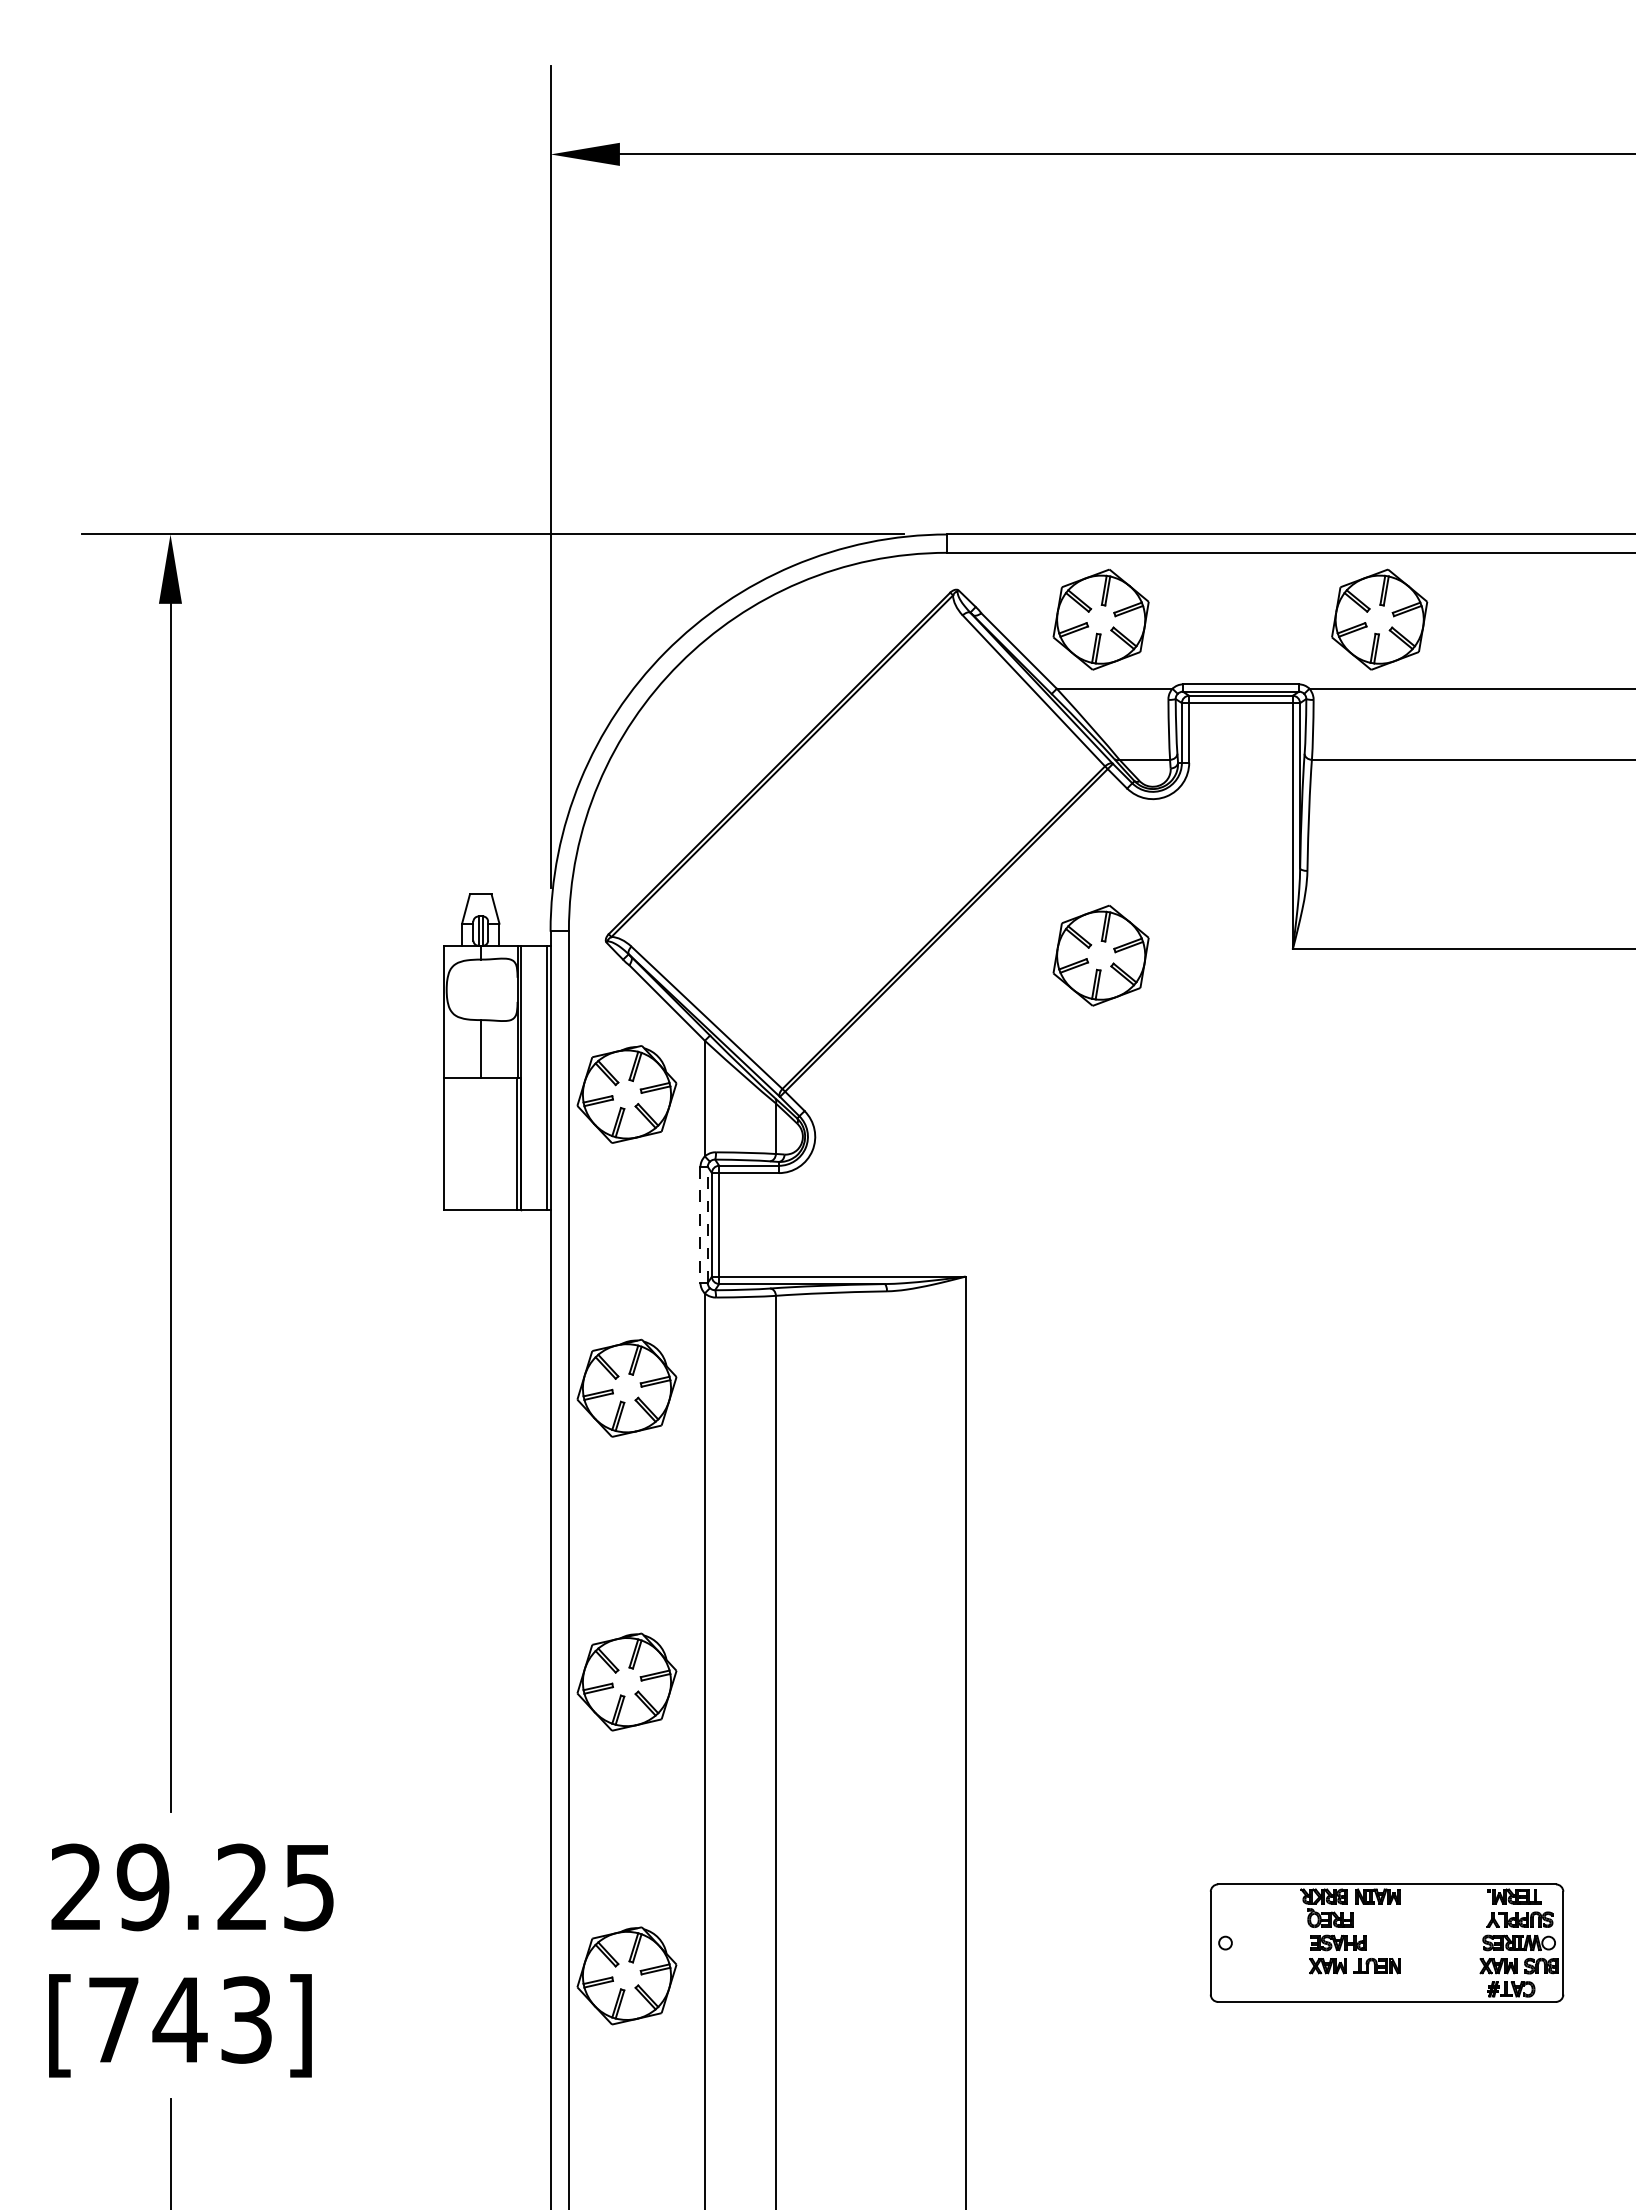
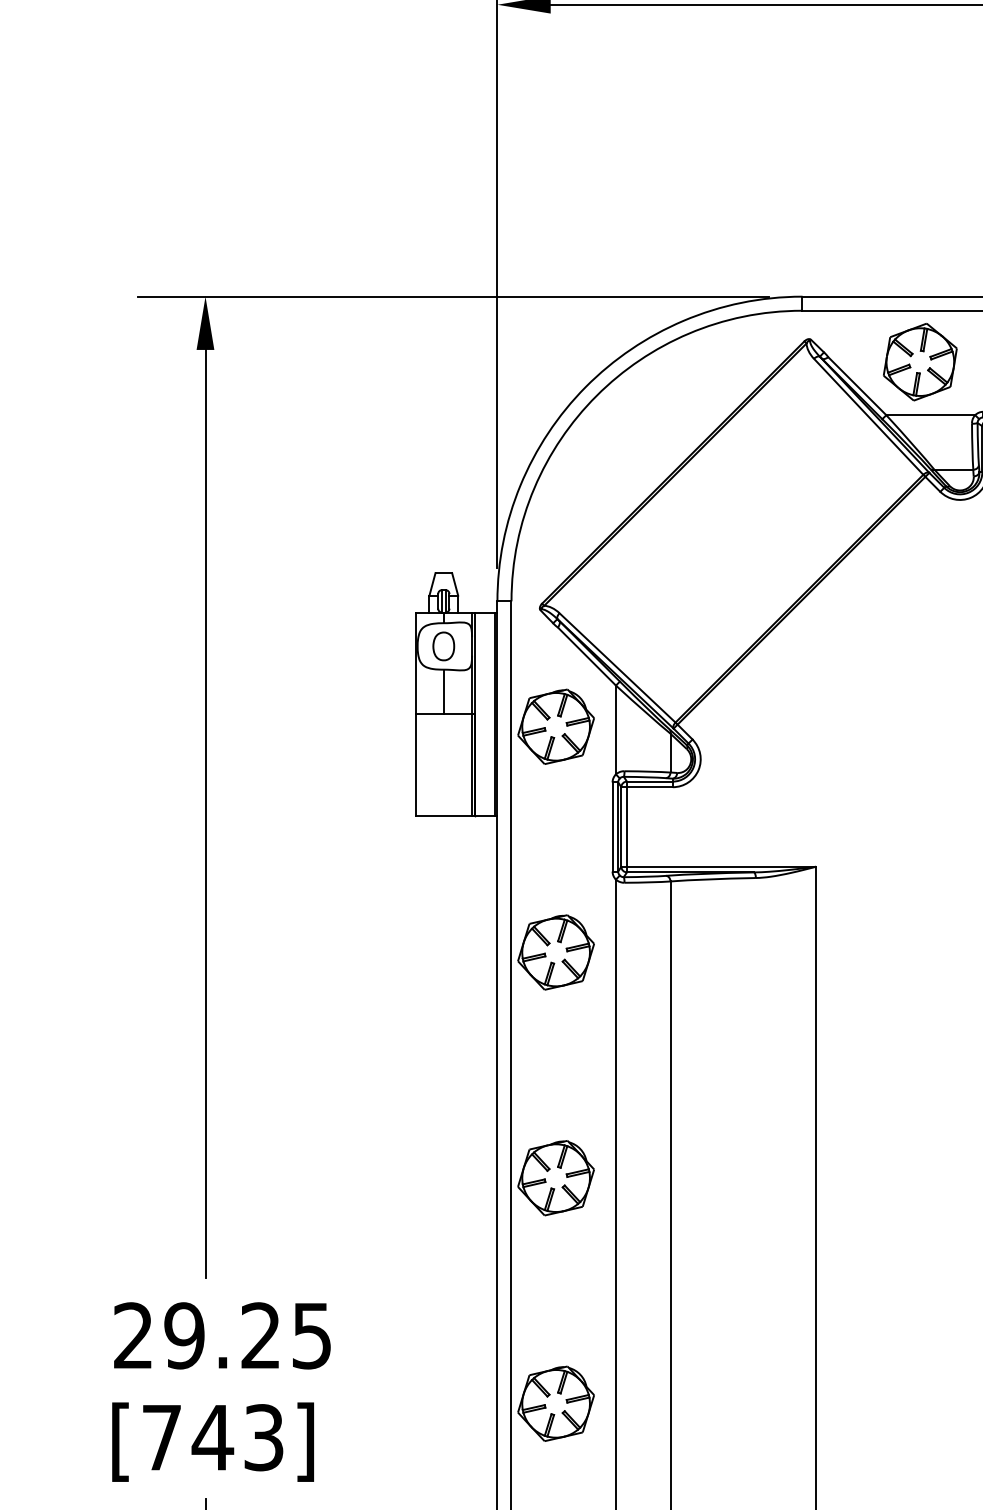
part: (1100, 955) -> (919, 620), removed
part: (480, 989) -> (443, 646), added
line: (700, 1224) -> (612, 826), dashed -> solid
line: (707, 1224) -> (617, 826), dashed -> solid

